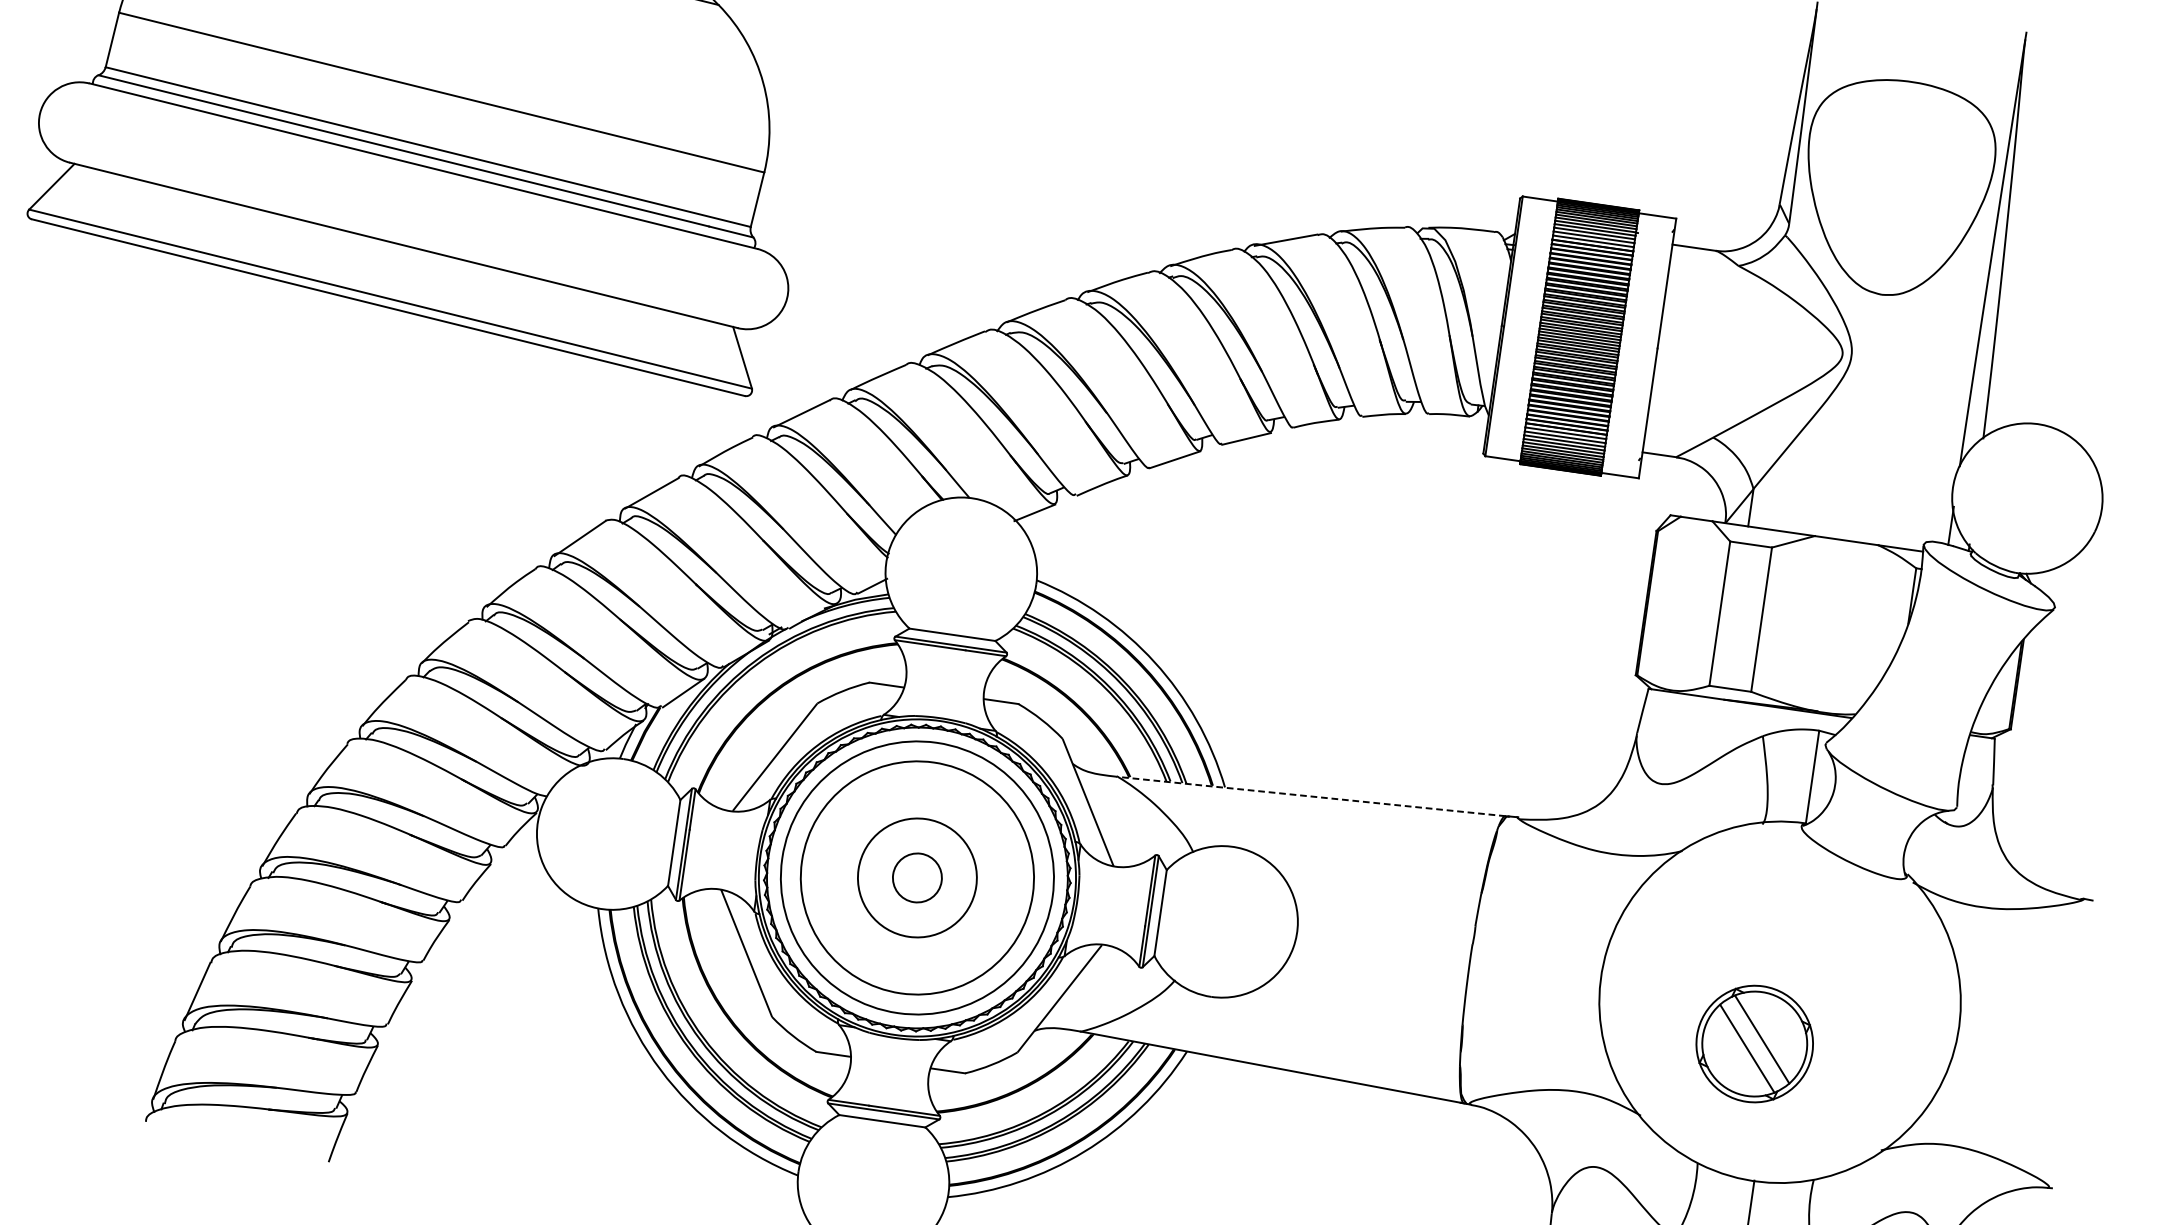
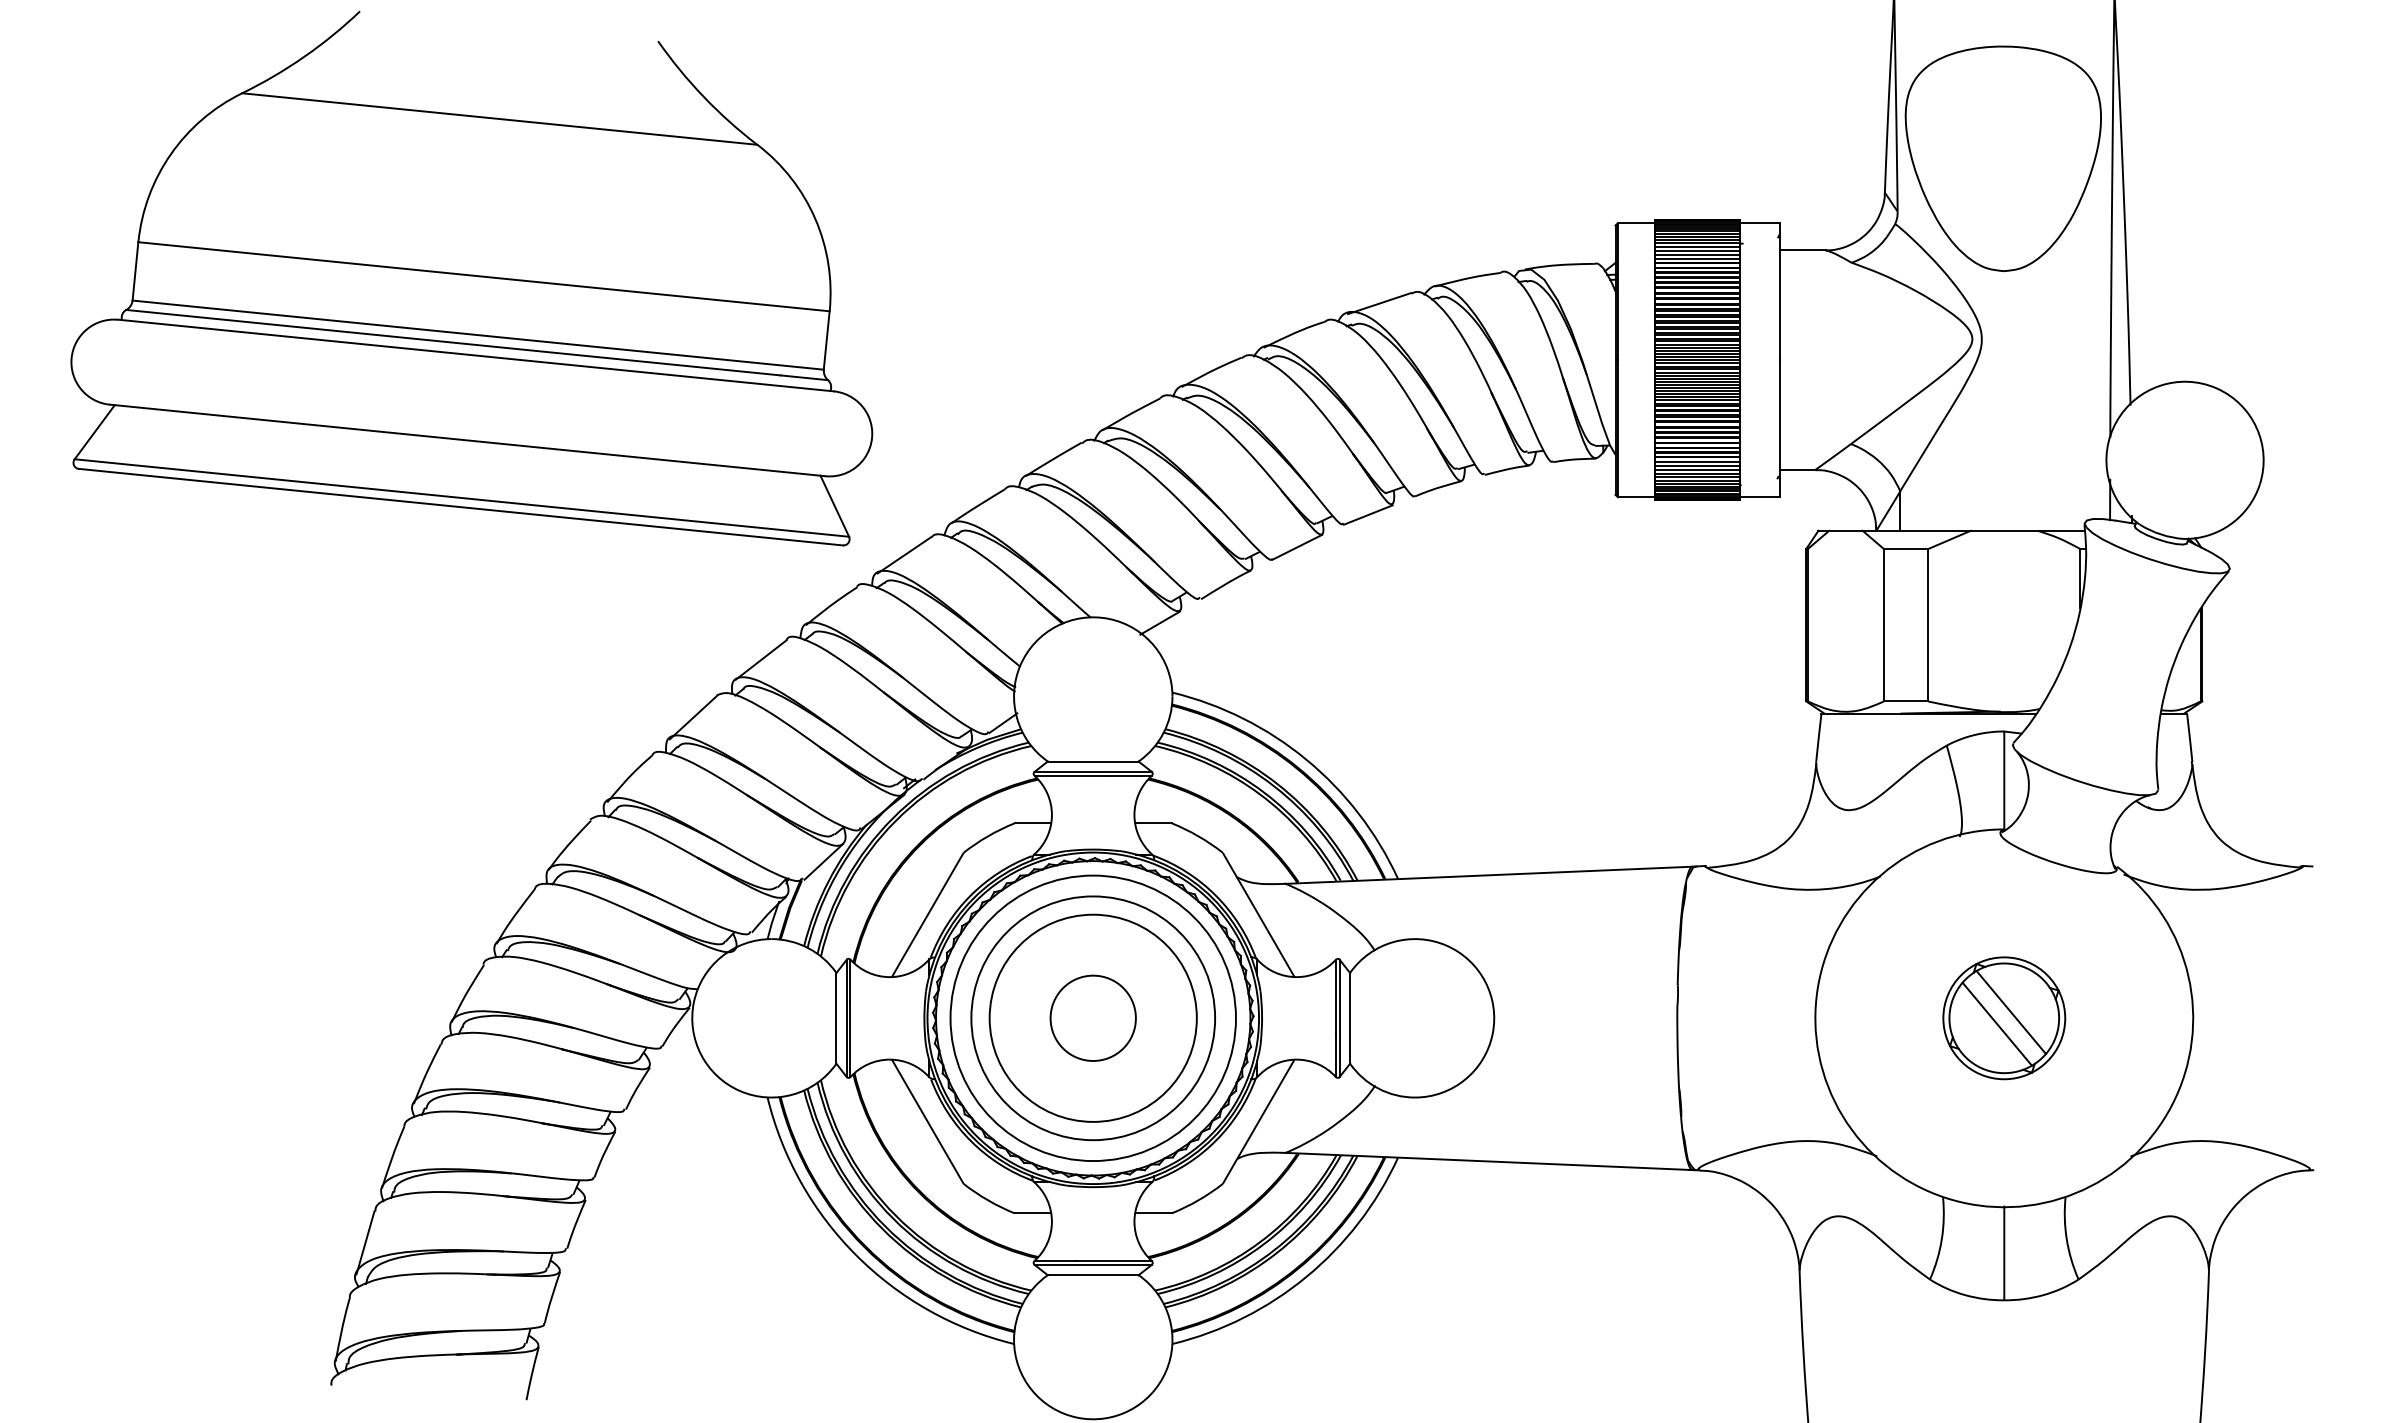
line: (1311, 796) -> (1488, 875), dashed -> solid
circle: (916, 877) -> (1092, 1017), size x1.67
circle: (916, 877) -> (1092, 1017), size x1.67
part: (1754, 1044) -> (2004, 1018), moved

